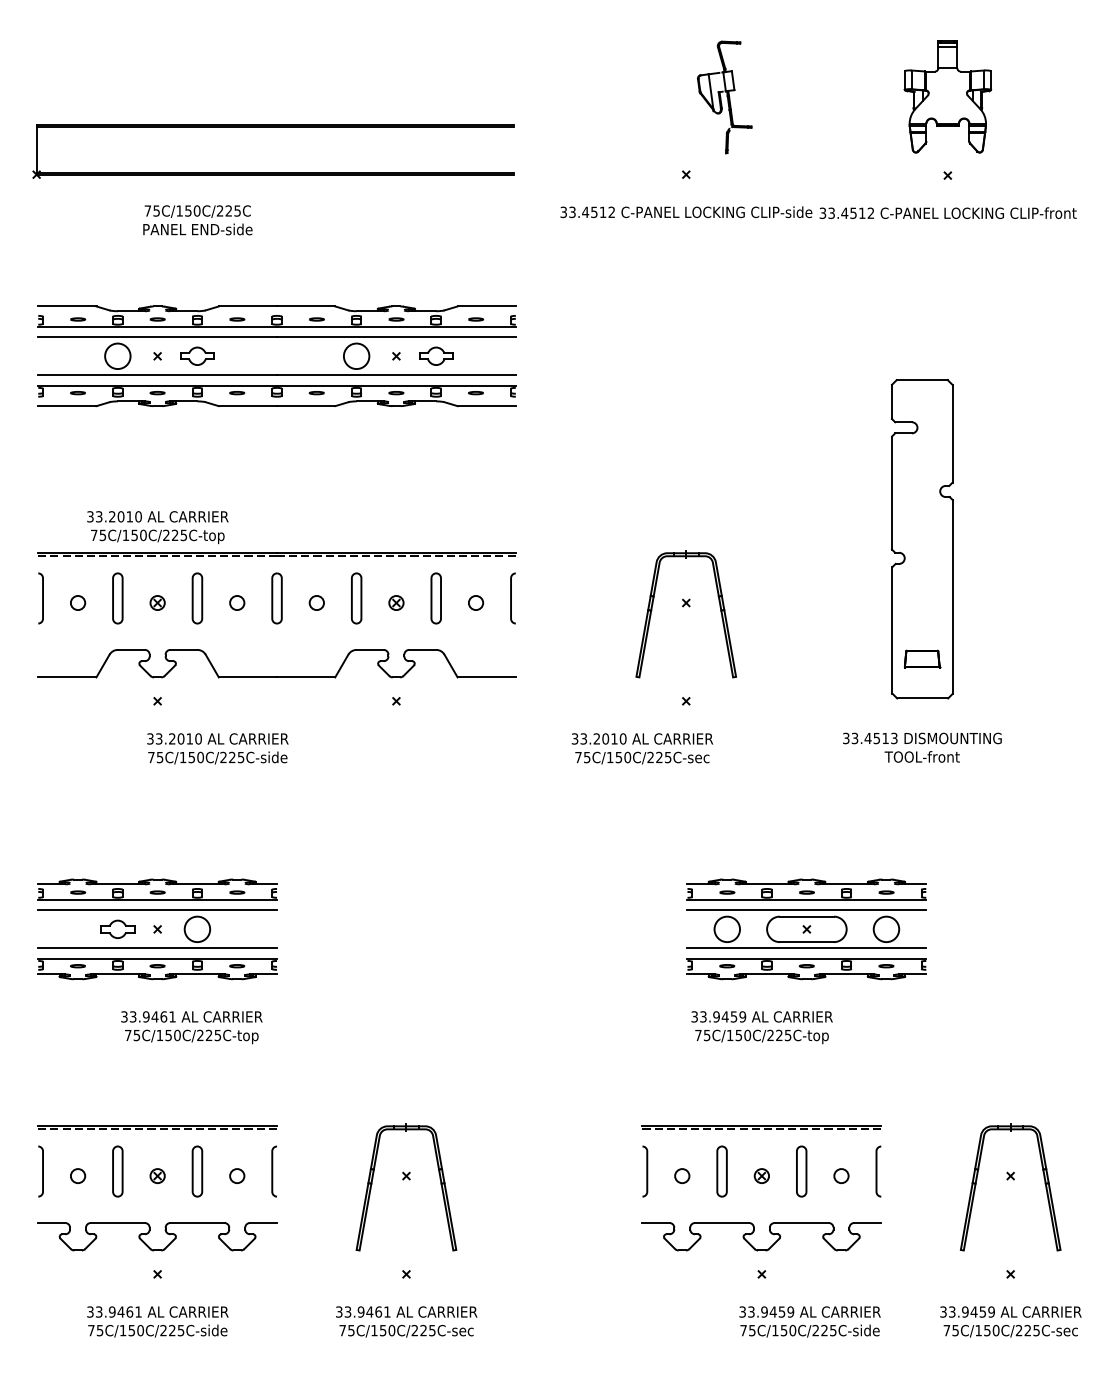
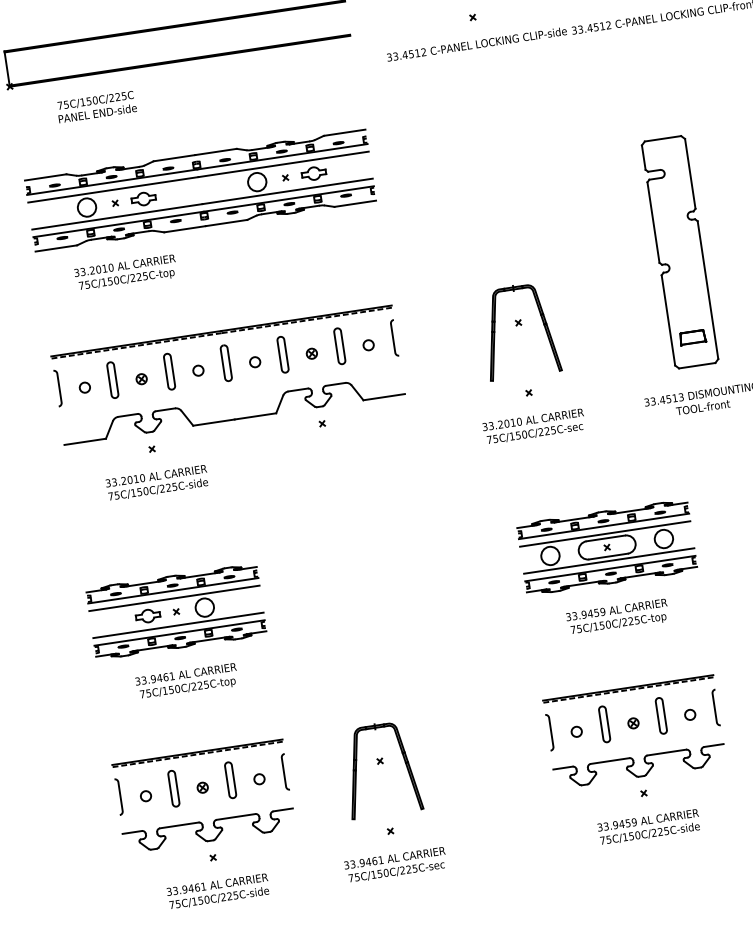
text: (197, 220) -> (96, 107), moved
text: (157, 527) -> (125, 273), moved
text: (217, 748) -> (157, 482), moved
text: (642, 748) -> (534, 426), moved
part: (806, 929) -> (606, 547), moved
text: (191, 1027) -> (186, 681), moved
text: (809, 1321) -> (648, 827), moved

